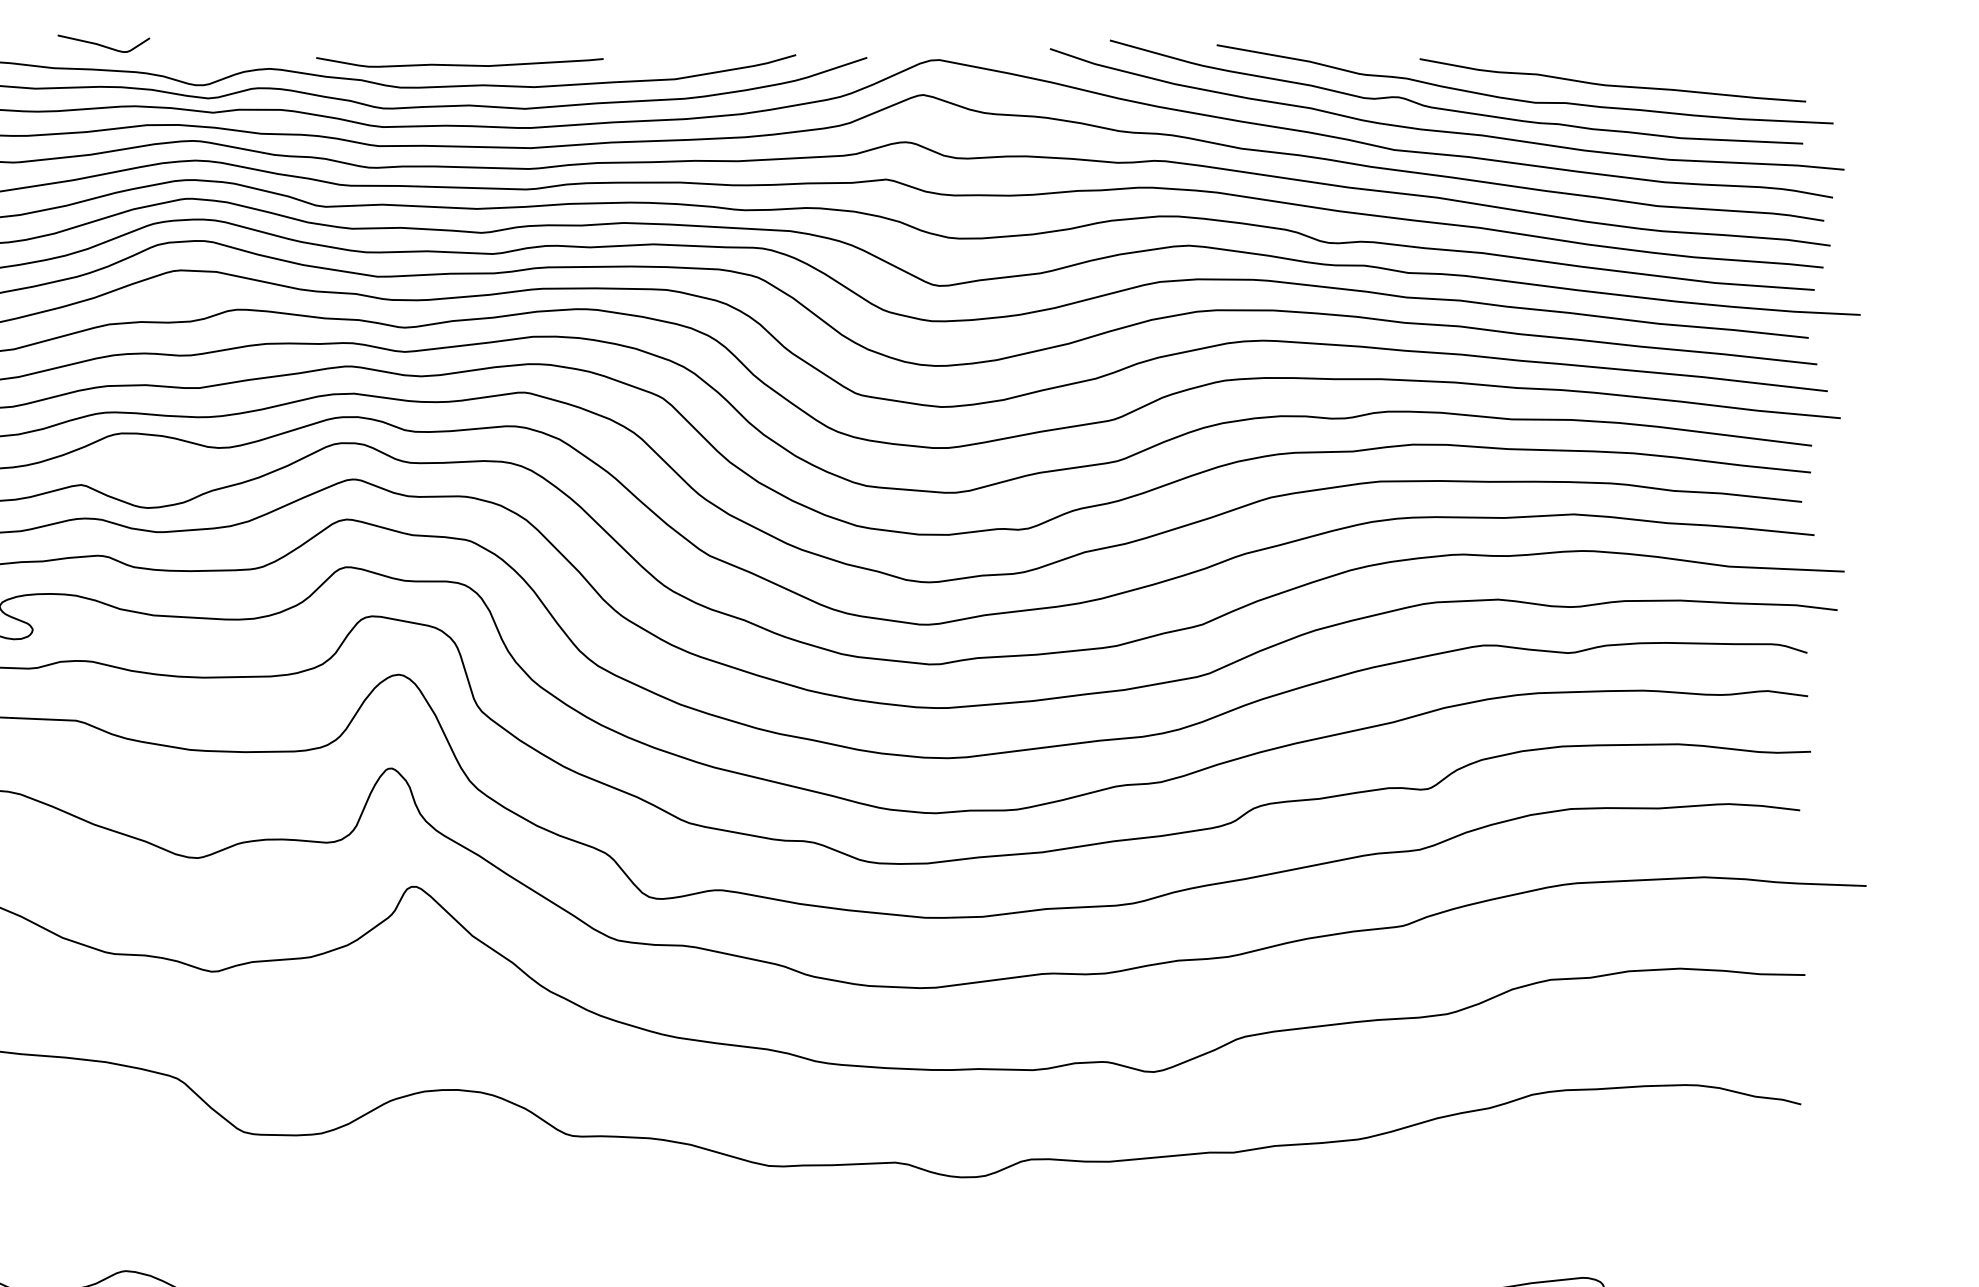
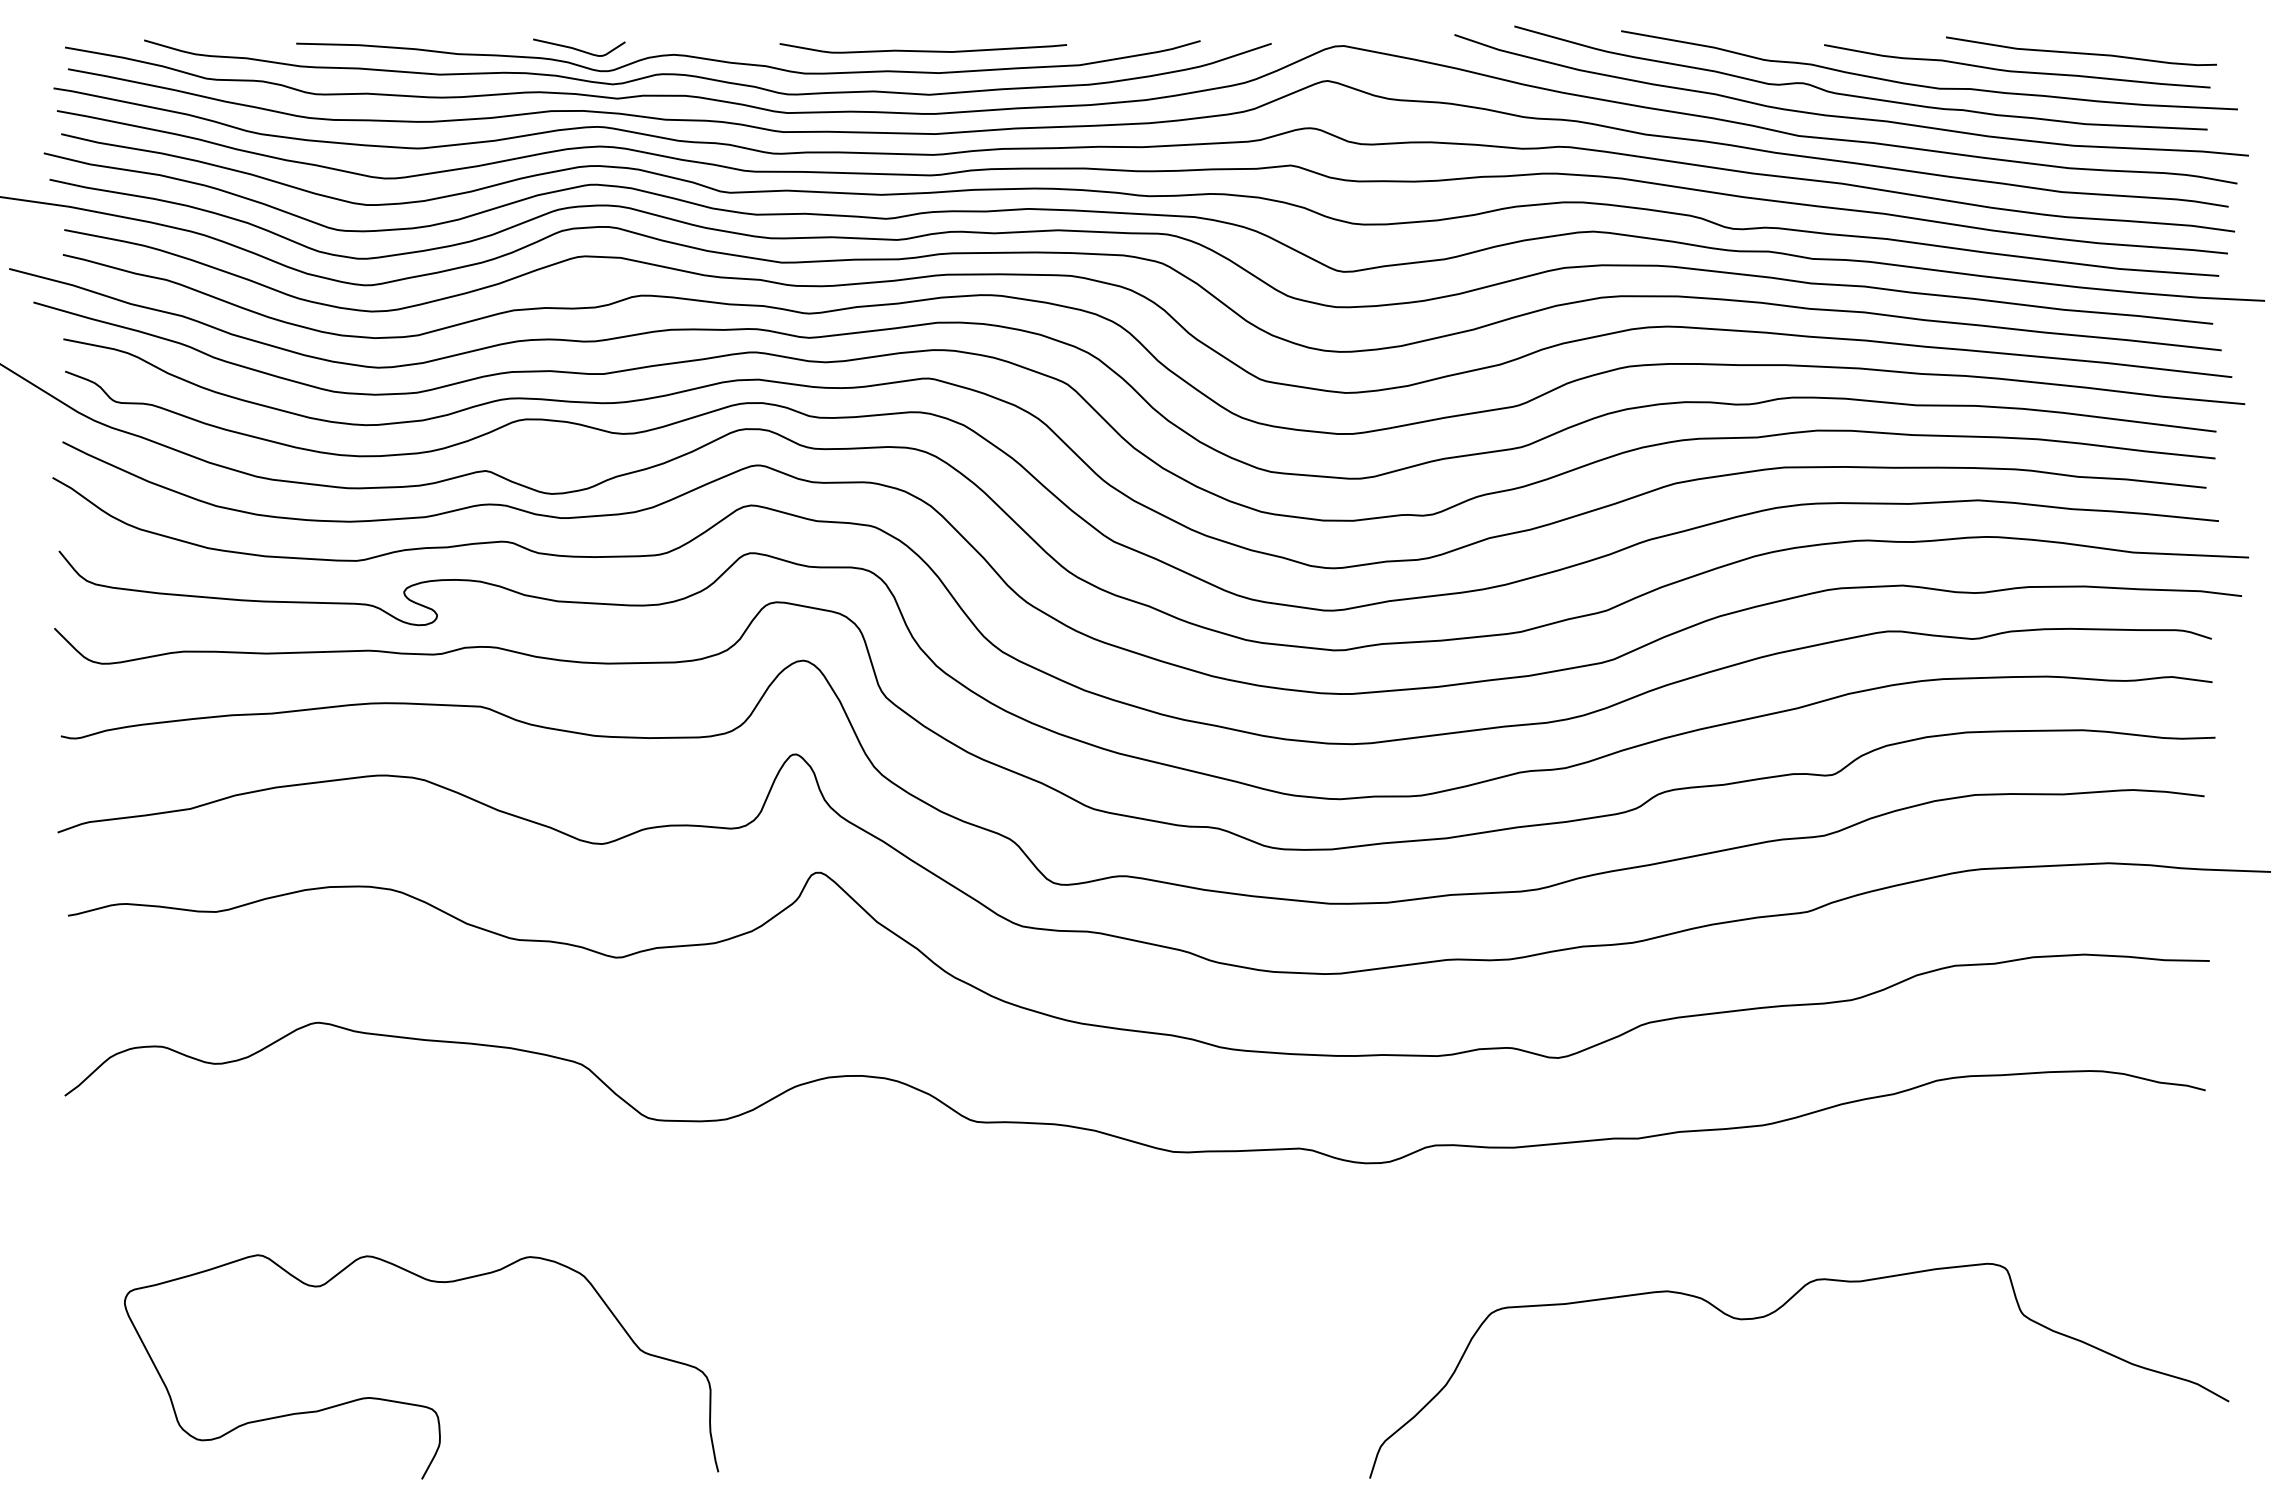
curve: (104, 45) -> (579, 49), moved
curve: (459, 64) -> (922, 50), moved
curve: (1677, 66) -> (2081, 52), added

